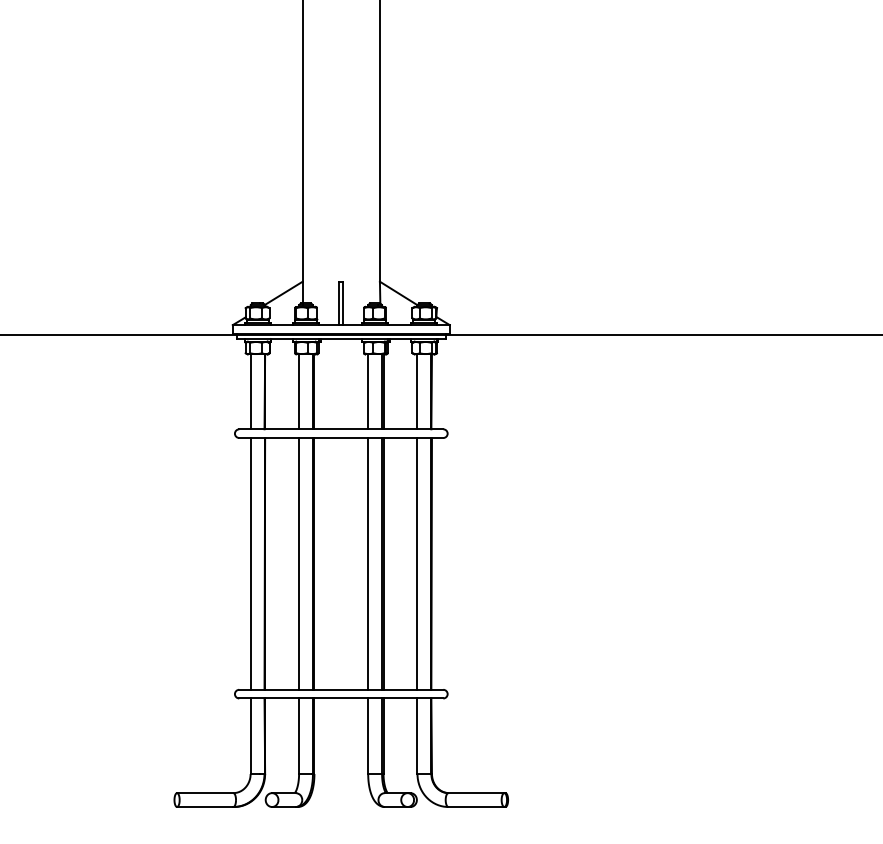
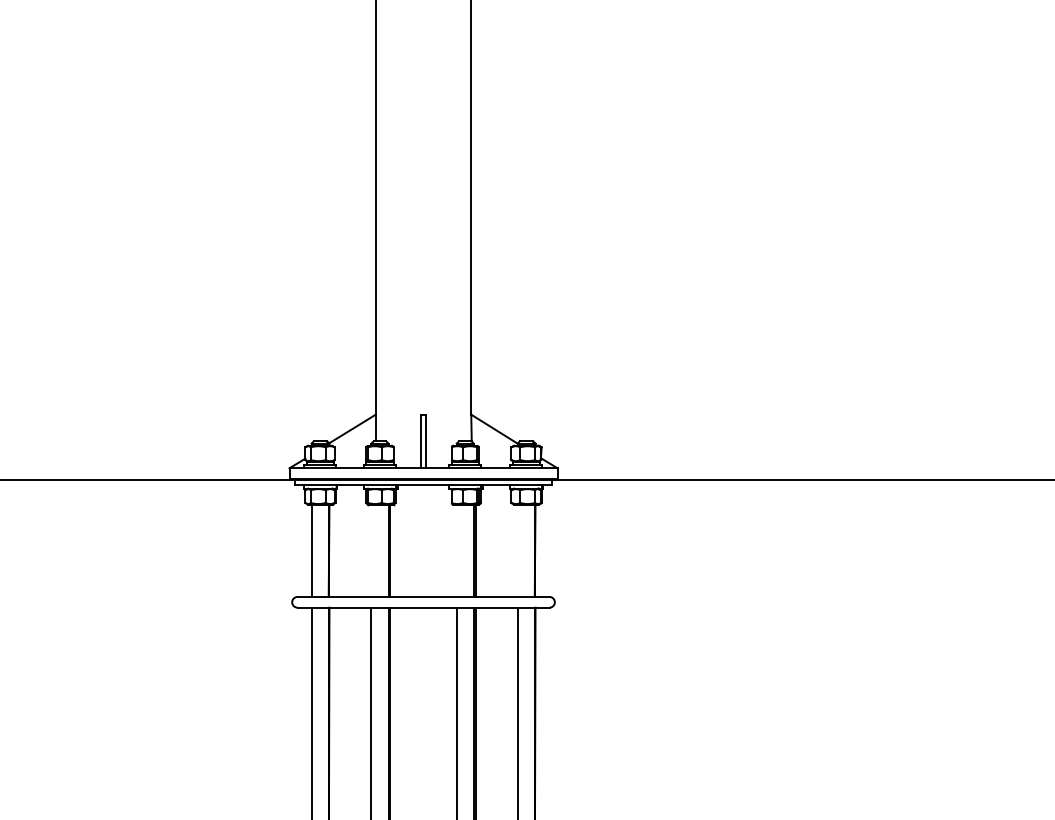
line: (299, 391) -> (371, 550), removed
line: (368, 391) -> (457, 550), removed
line: (417, 391) -> (517, 550), removed

